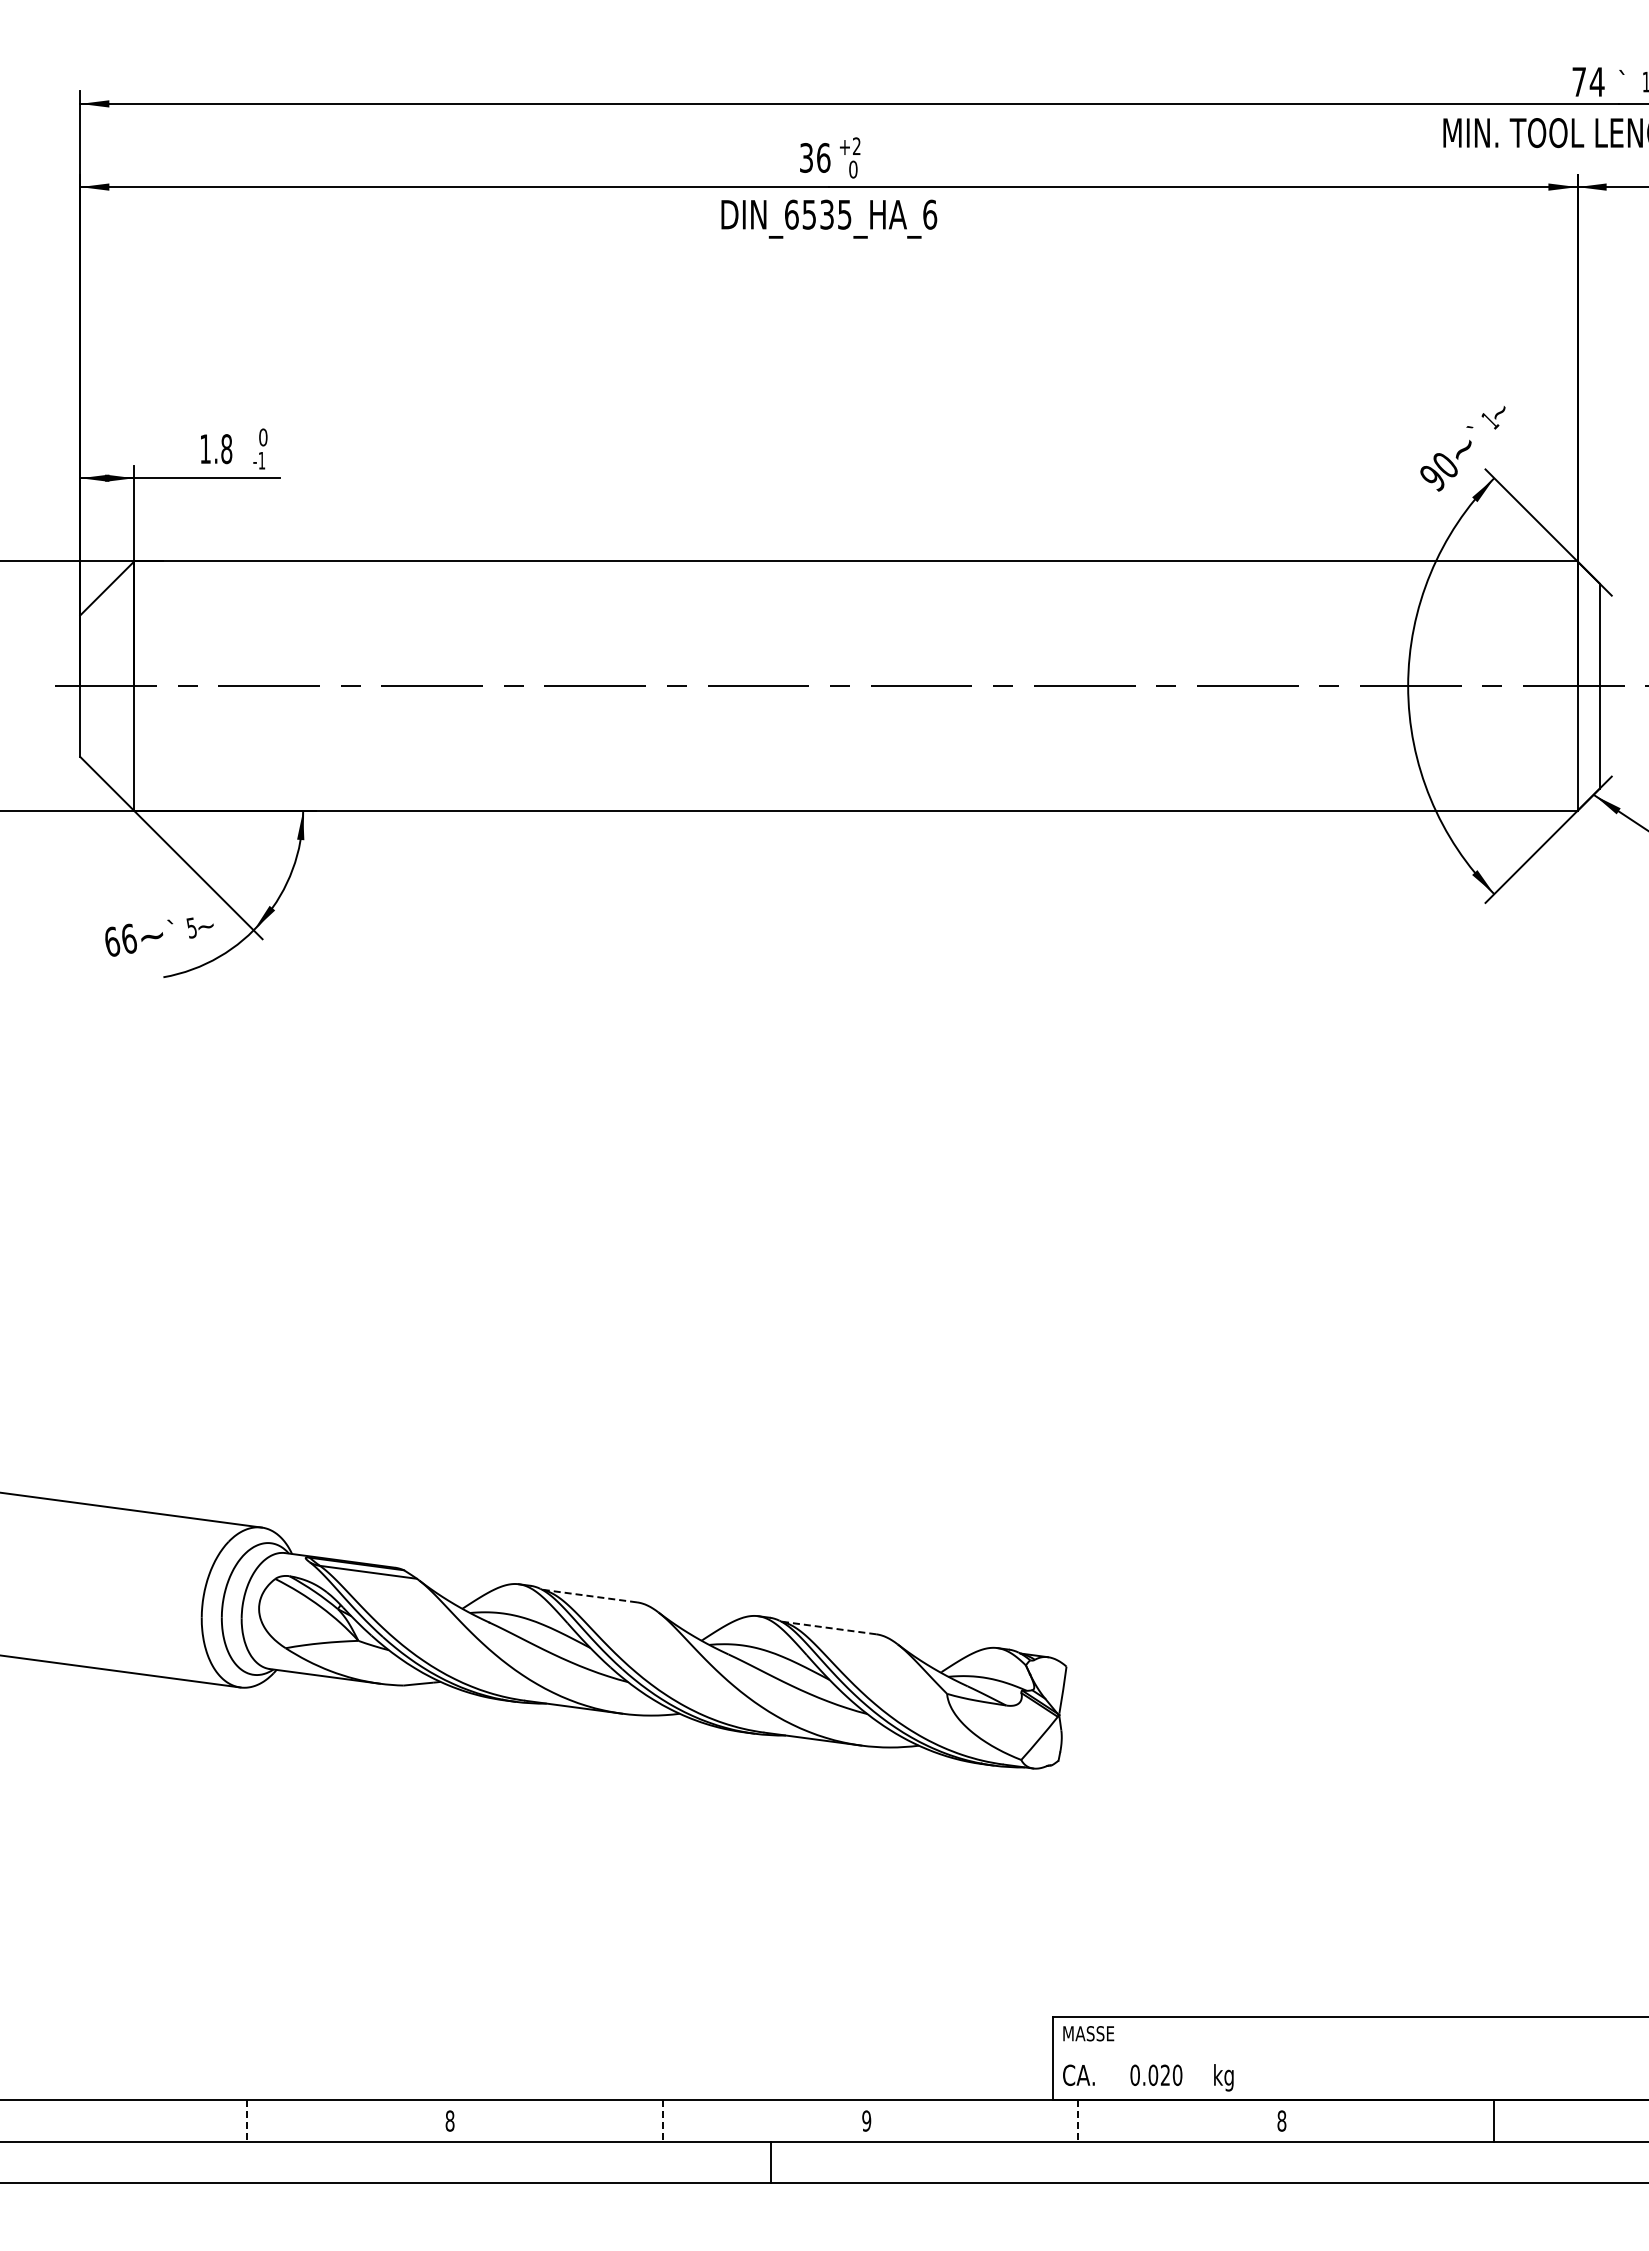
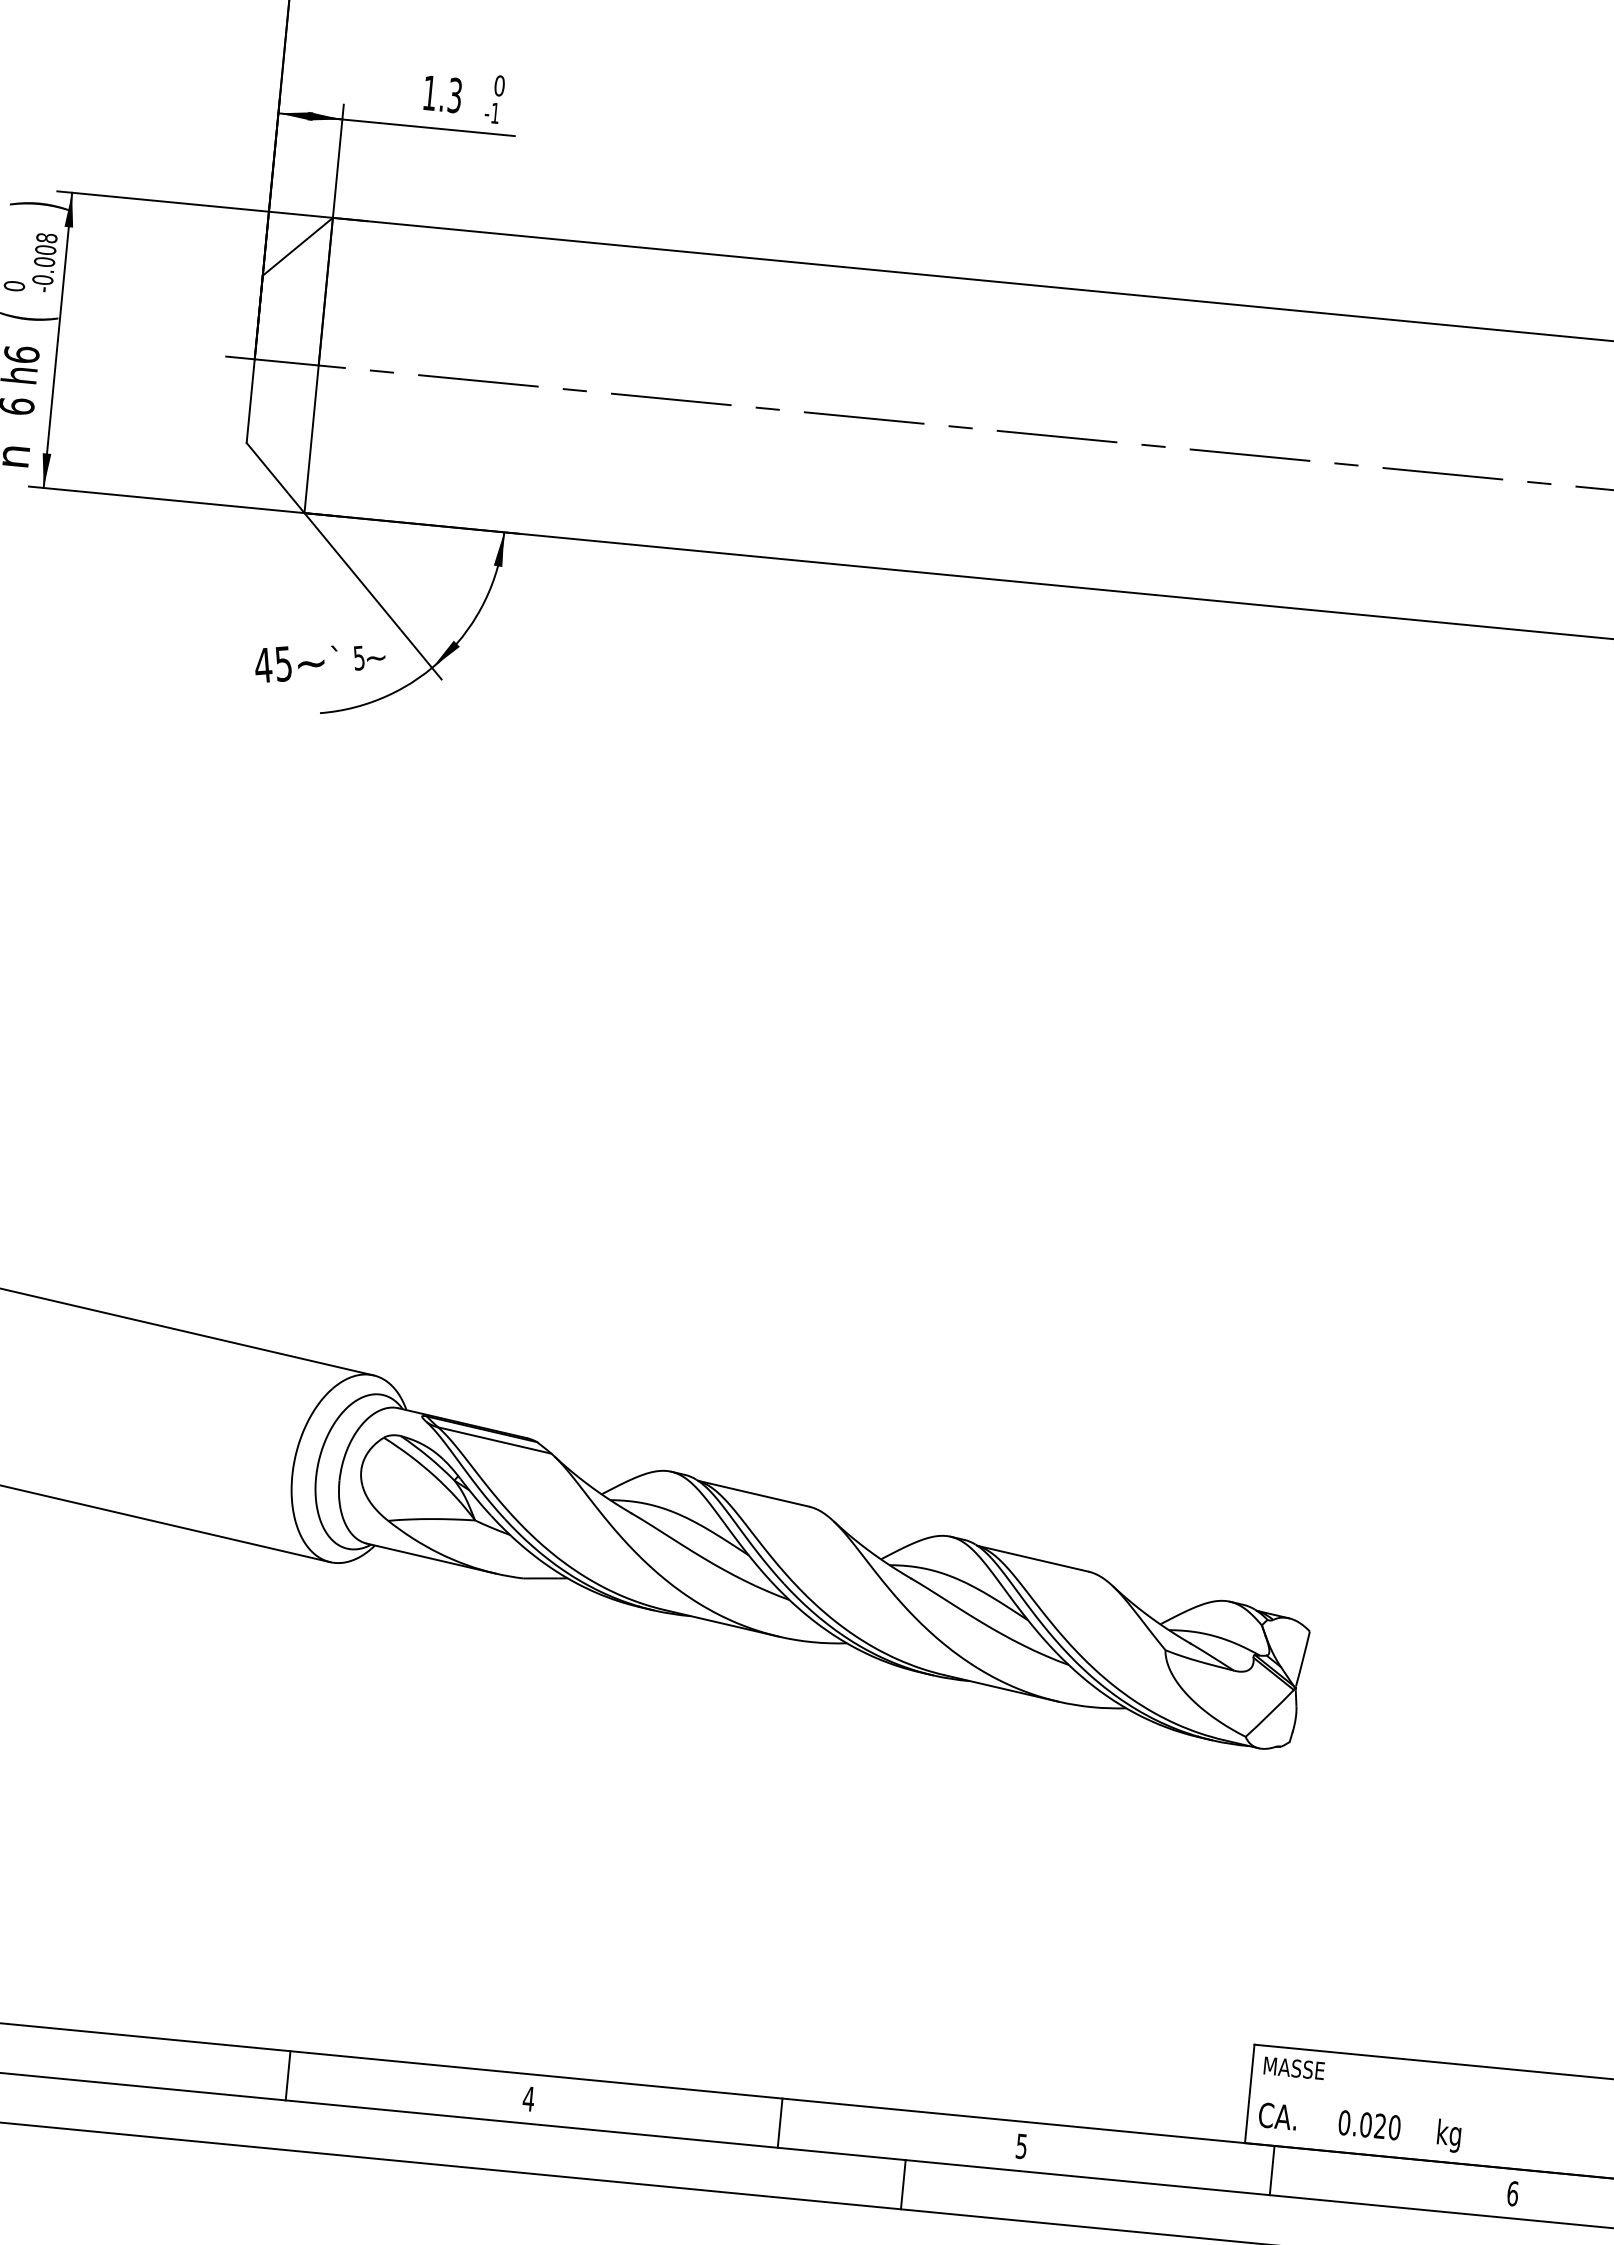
text: (226, 449) -> (454, 95), 1.8 -> 1.3
text: (120, 939) -> (273, 663), 66 -> 45
line: (589, 1596) -> (753, 1494), dashed -> solid
line: (828, 1627) -> (1032, 1558), dashed -> solid
text: (449, 2120) -> (528, 2098), 8 -> 4
text: (866, 2120) -> (1021, 2145), 9 -> 5
text: (1281, 2120) -> (1512, 2193), 8 -> 6
line: (246, 2121) -> (287, 2076), dashed -> solid
line: (662, 2121) -> (780, 2123), dashed -> solid
line: (1078, 2121) -> (1272, 2171), dashed -> solid

